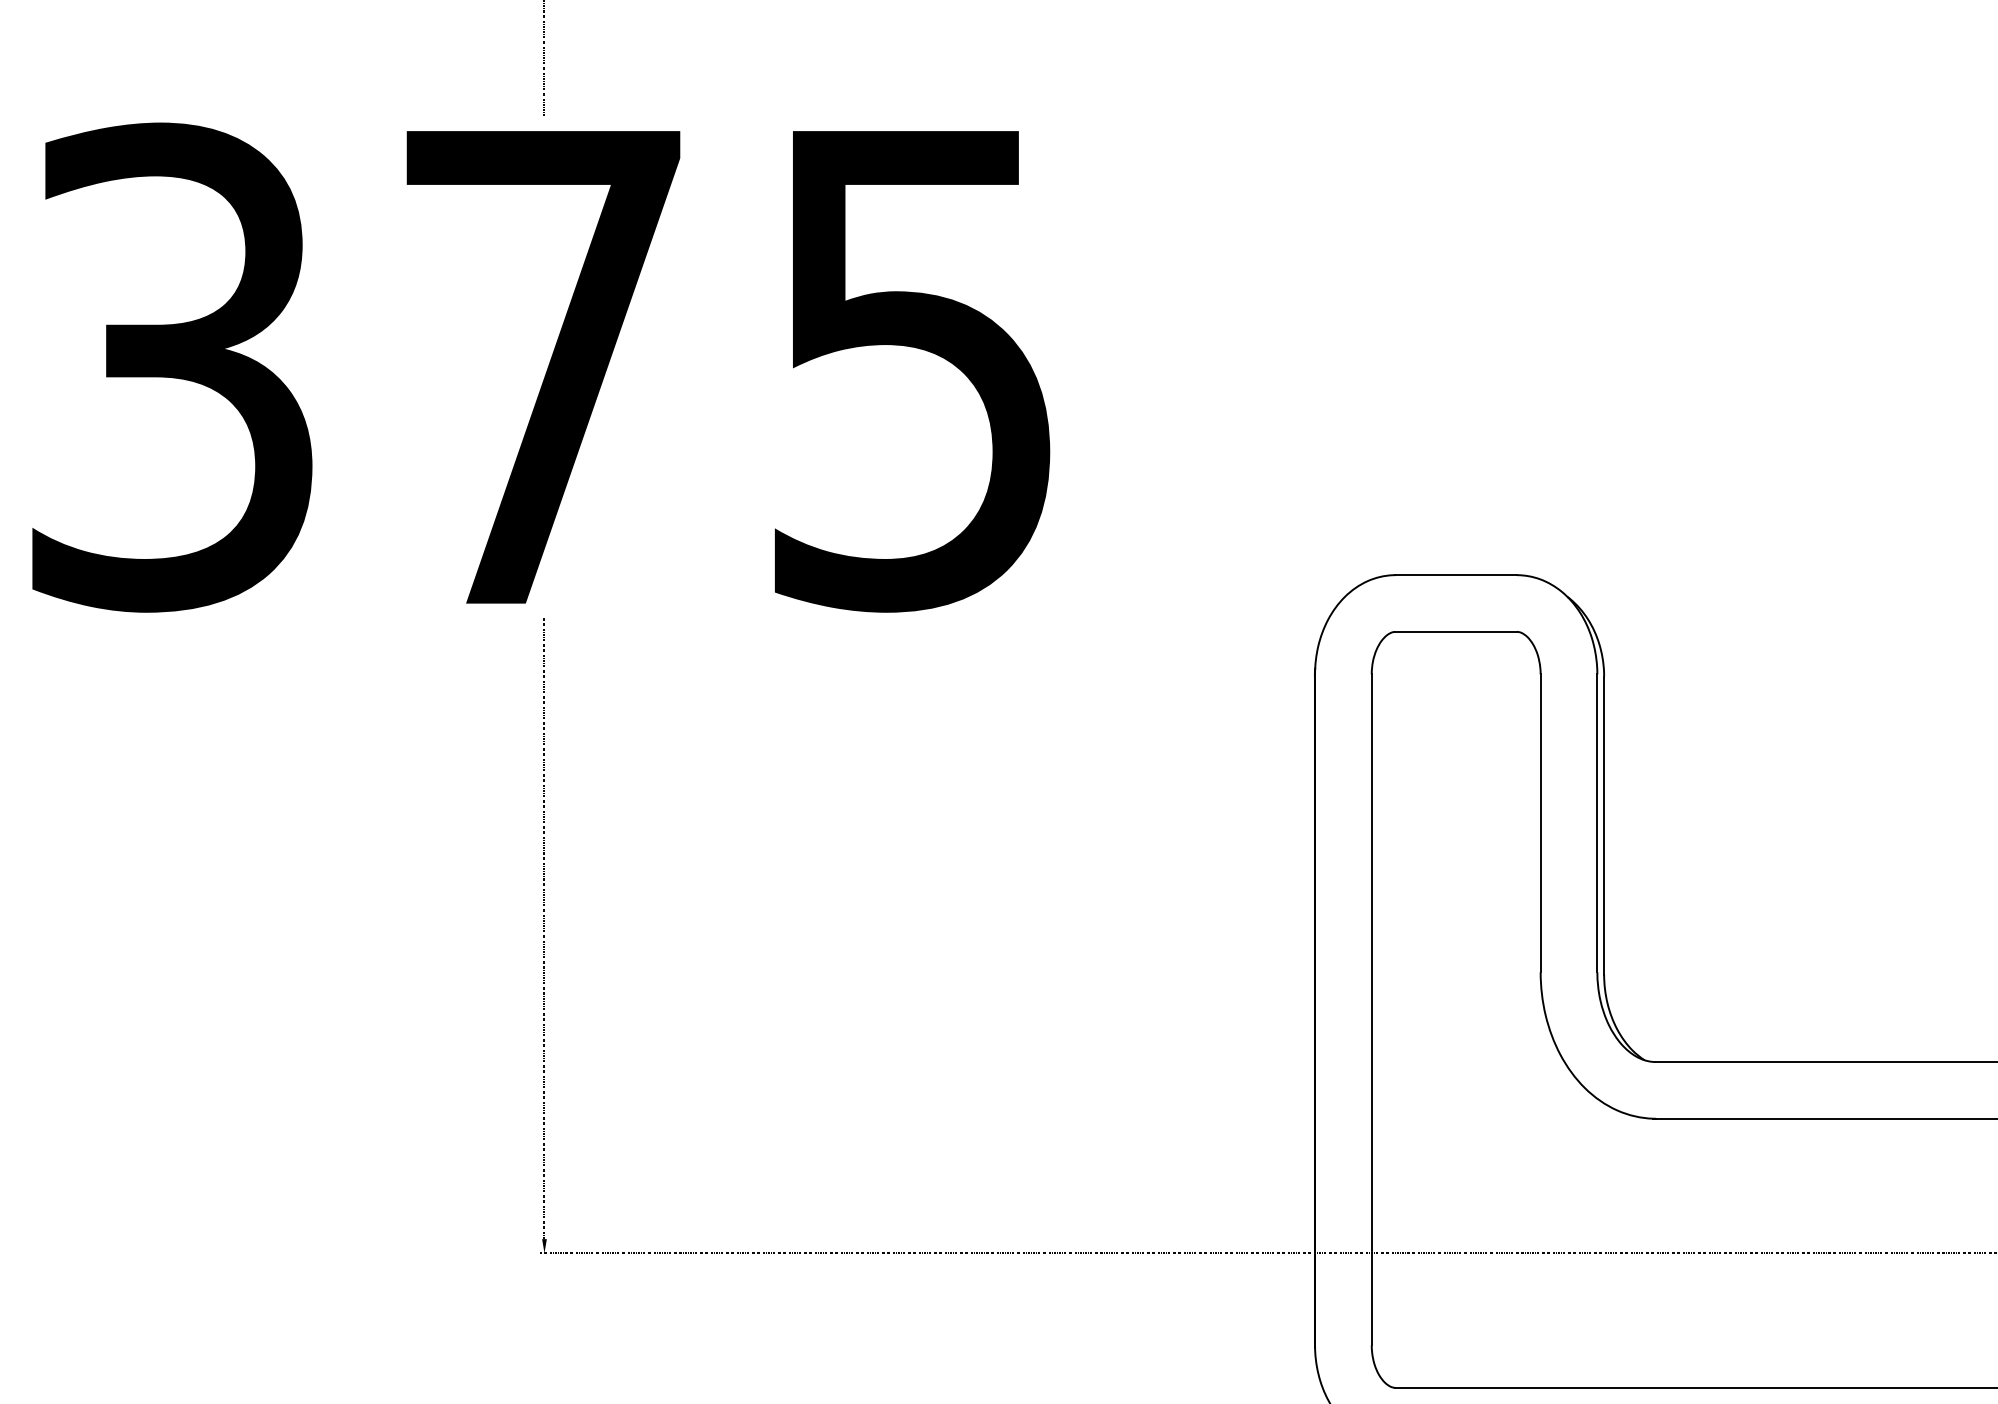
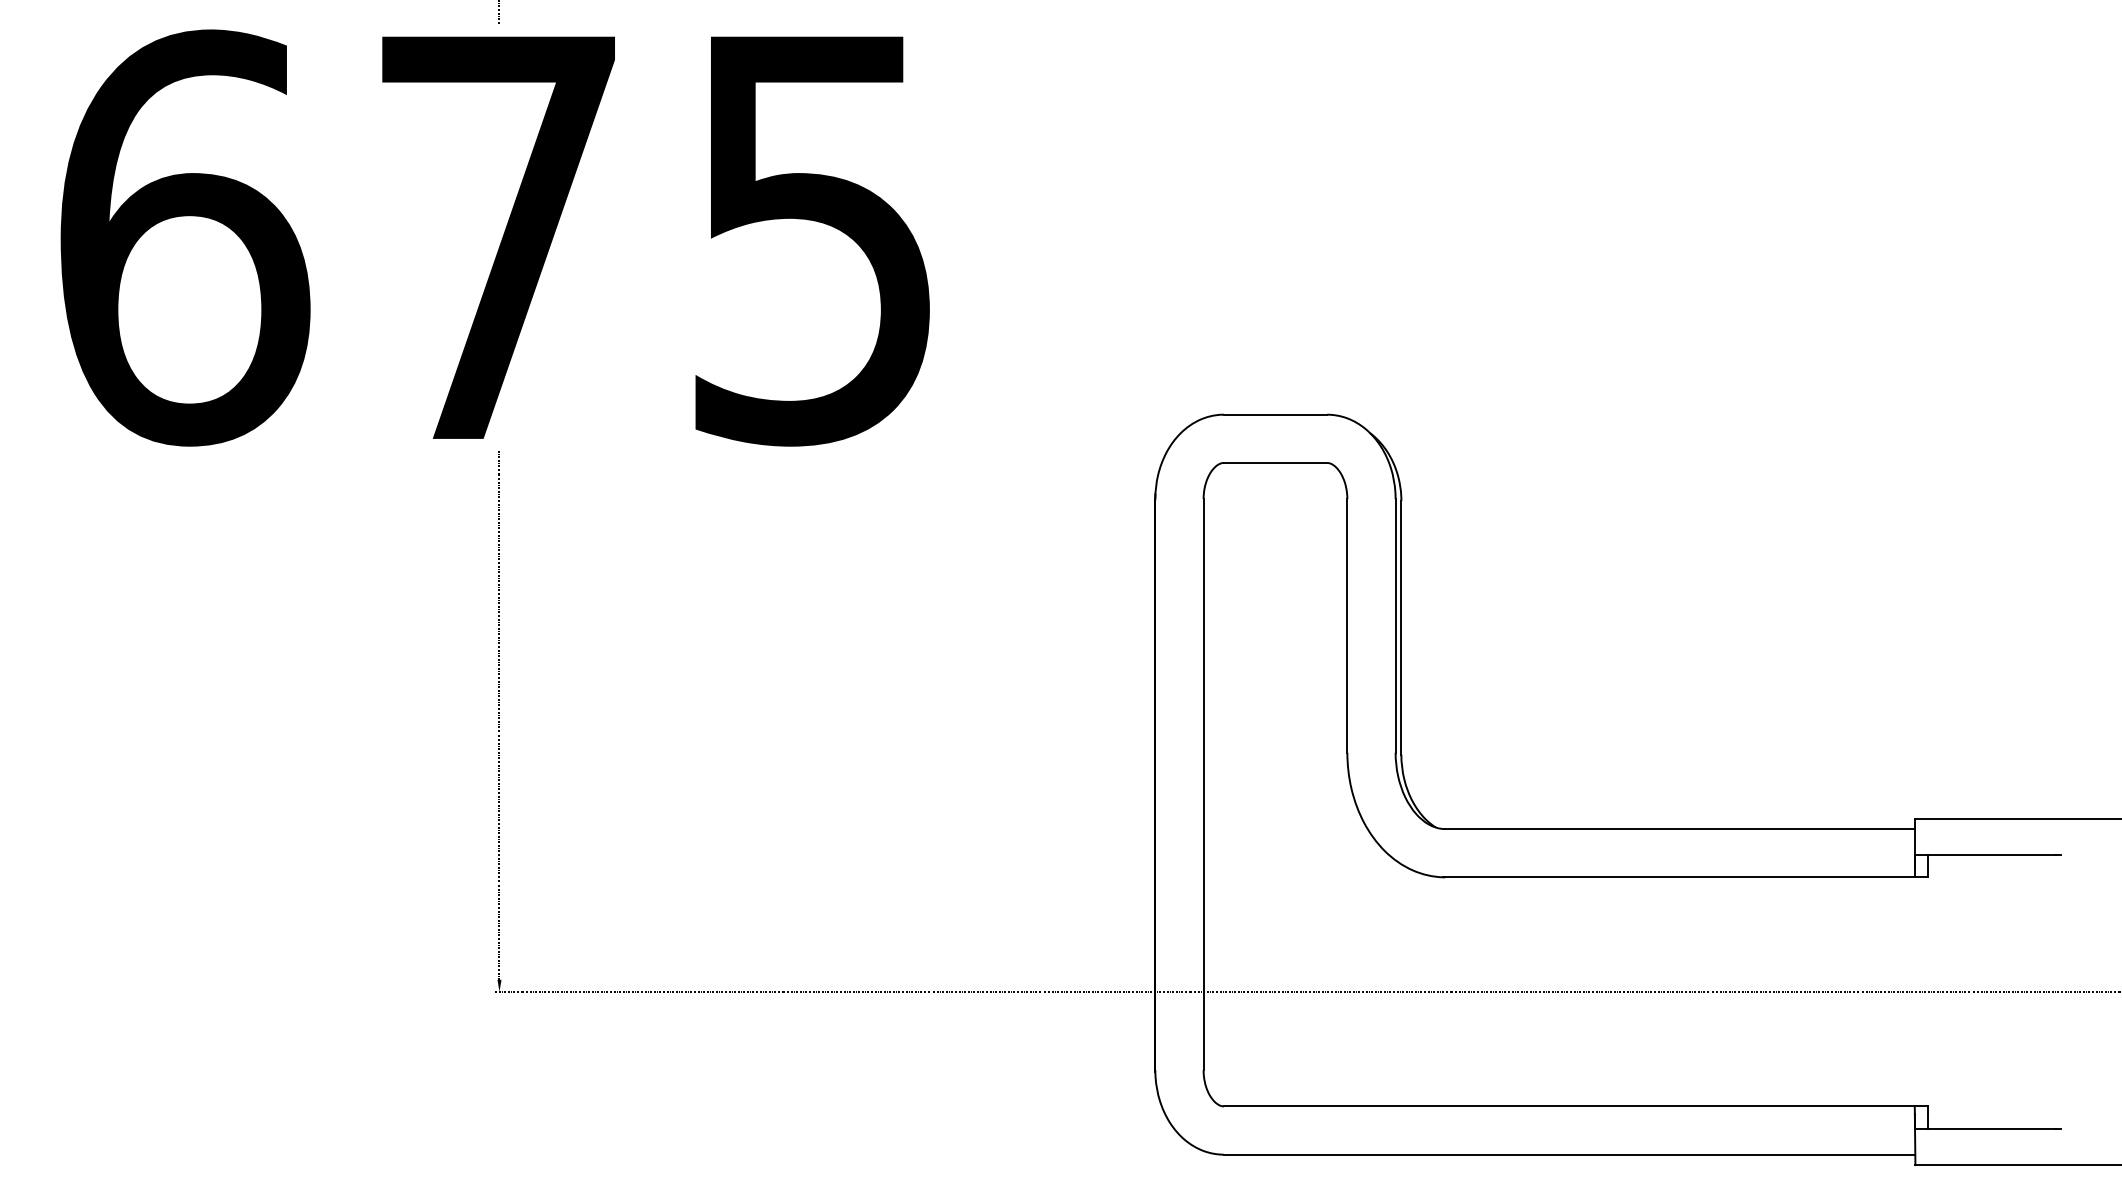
text: (175, 366) -> (185, 237), 375 -> 675

